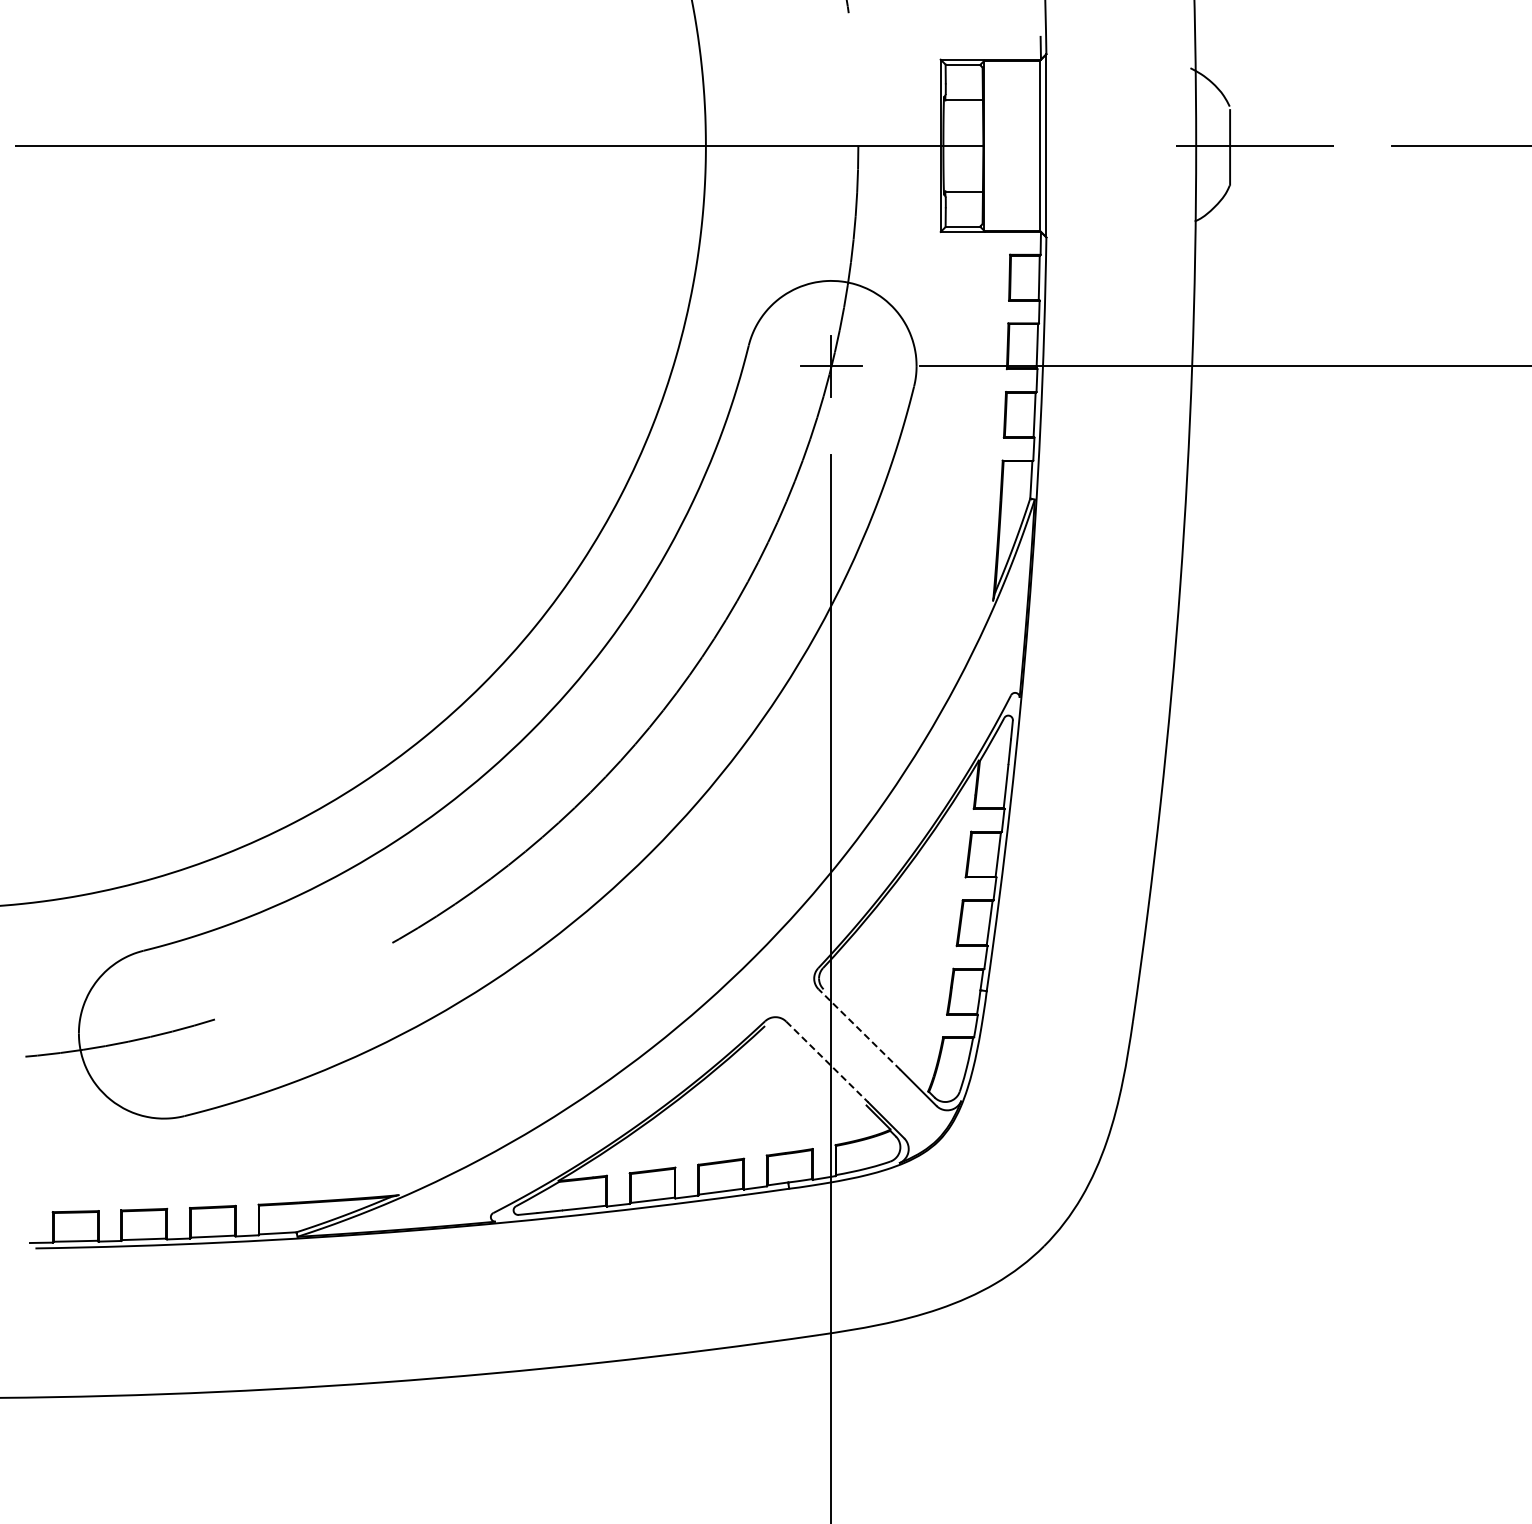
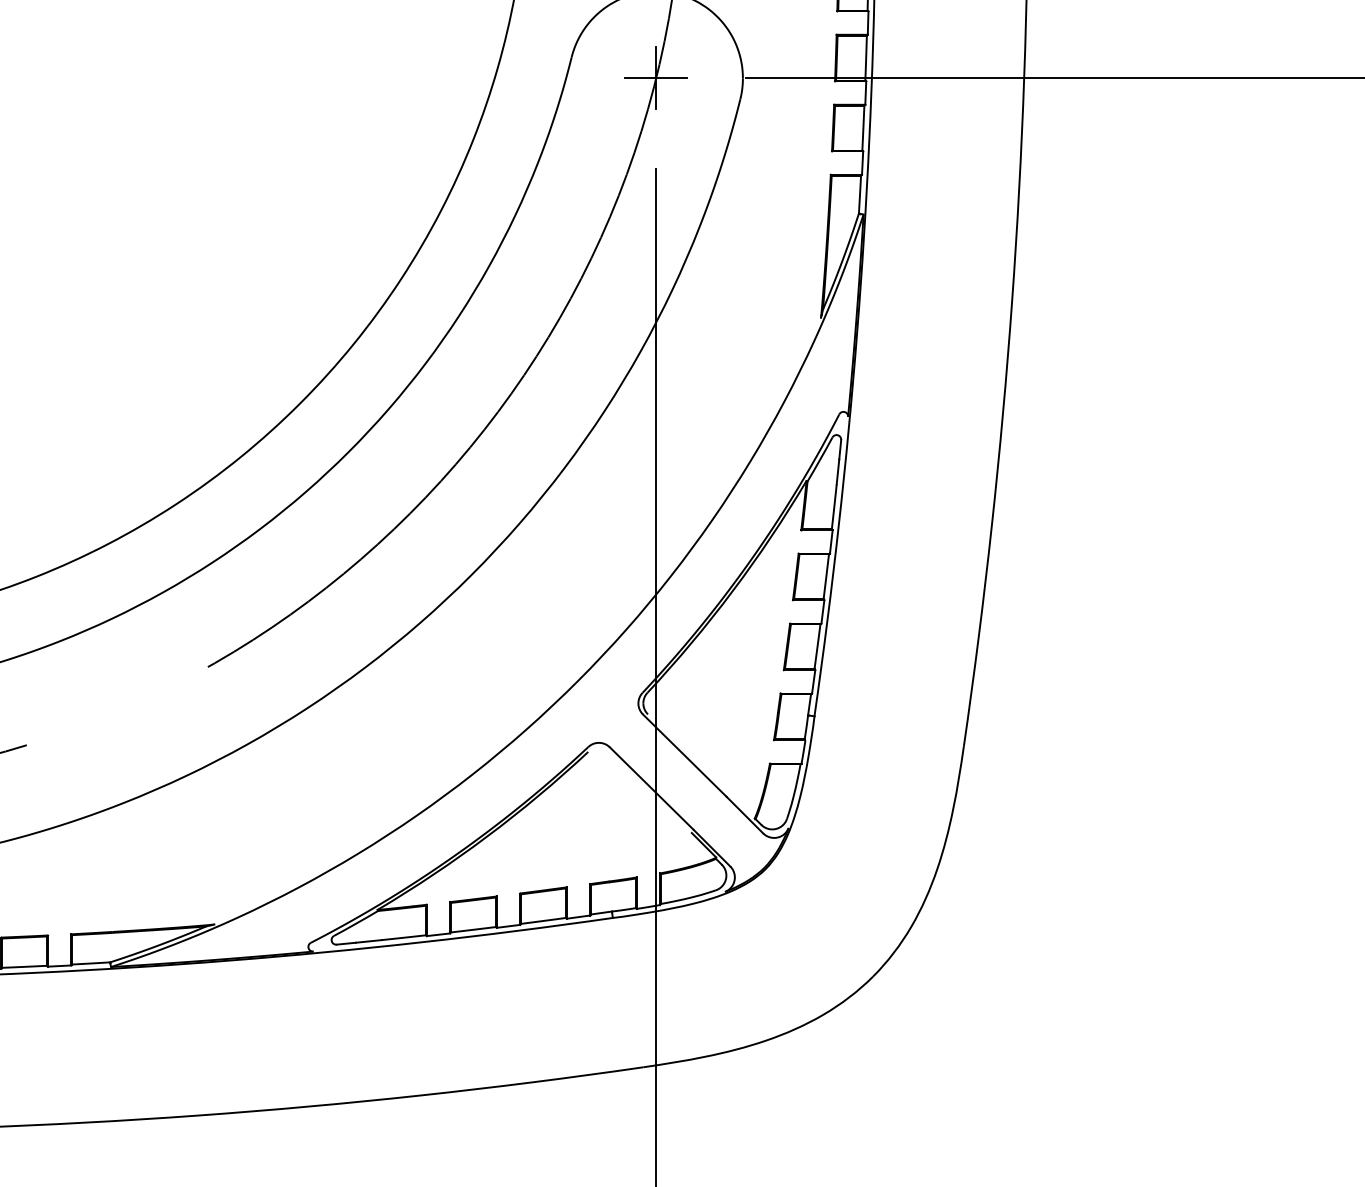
line: (859, 1029) -> (684, 755), dashed -> solid
line: (827, 1061) -> (651, 788), dashed -> solid

